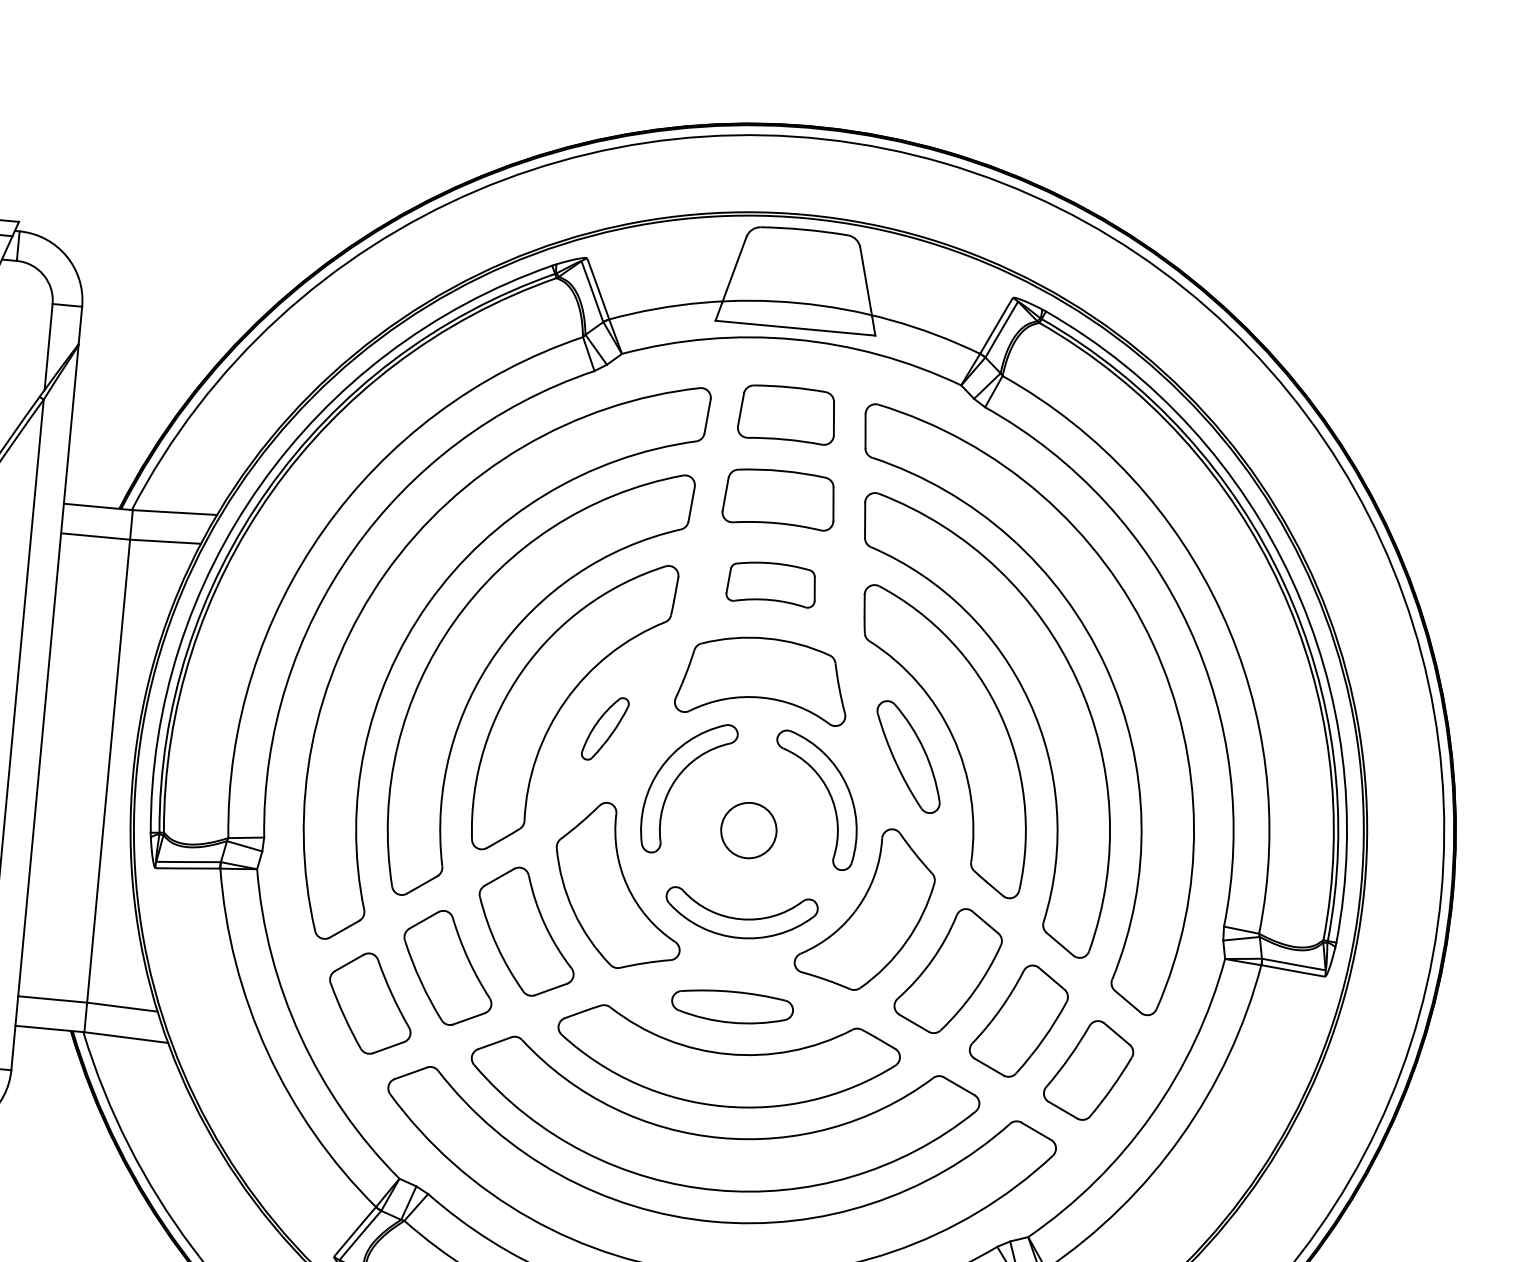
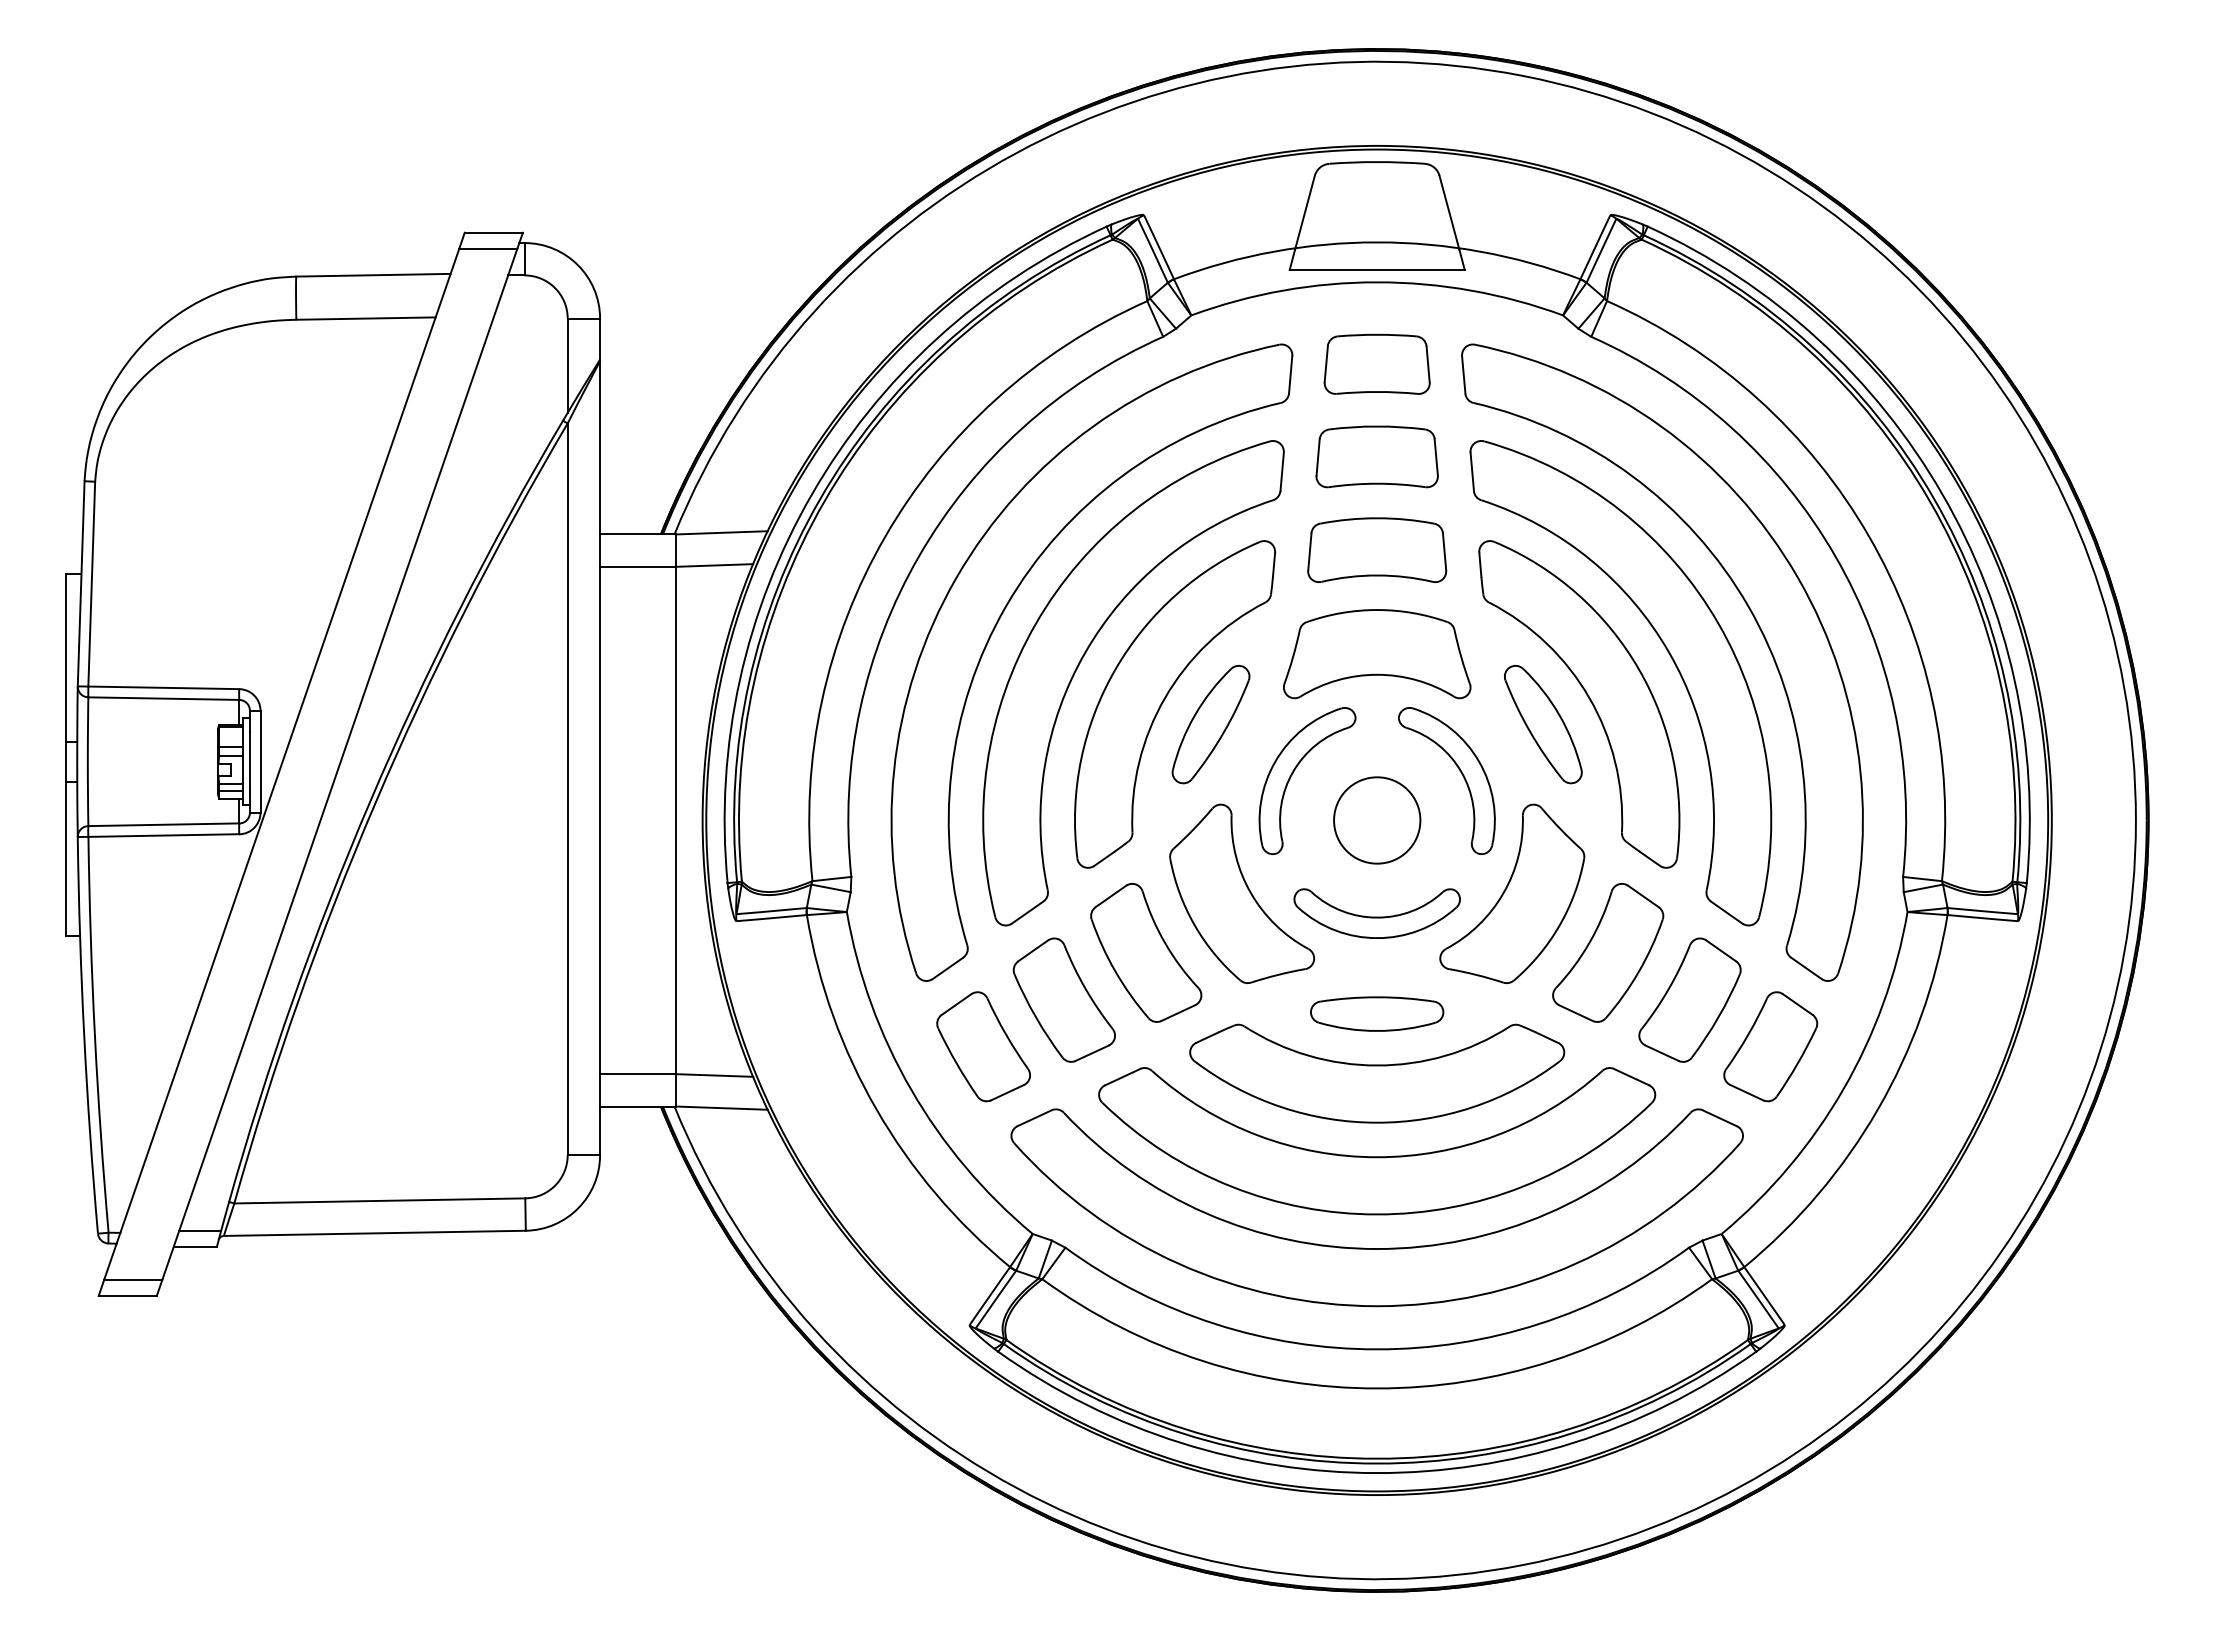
part: (772, 583) -> (1377, 549), size x1.43
part: (604, 728) -> (1210, 724), size x1.67
circle: (749, 830) -> (1377, 820), size x1.43

